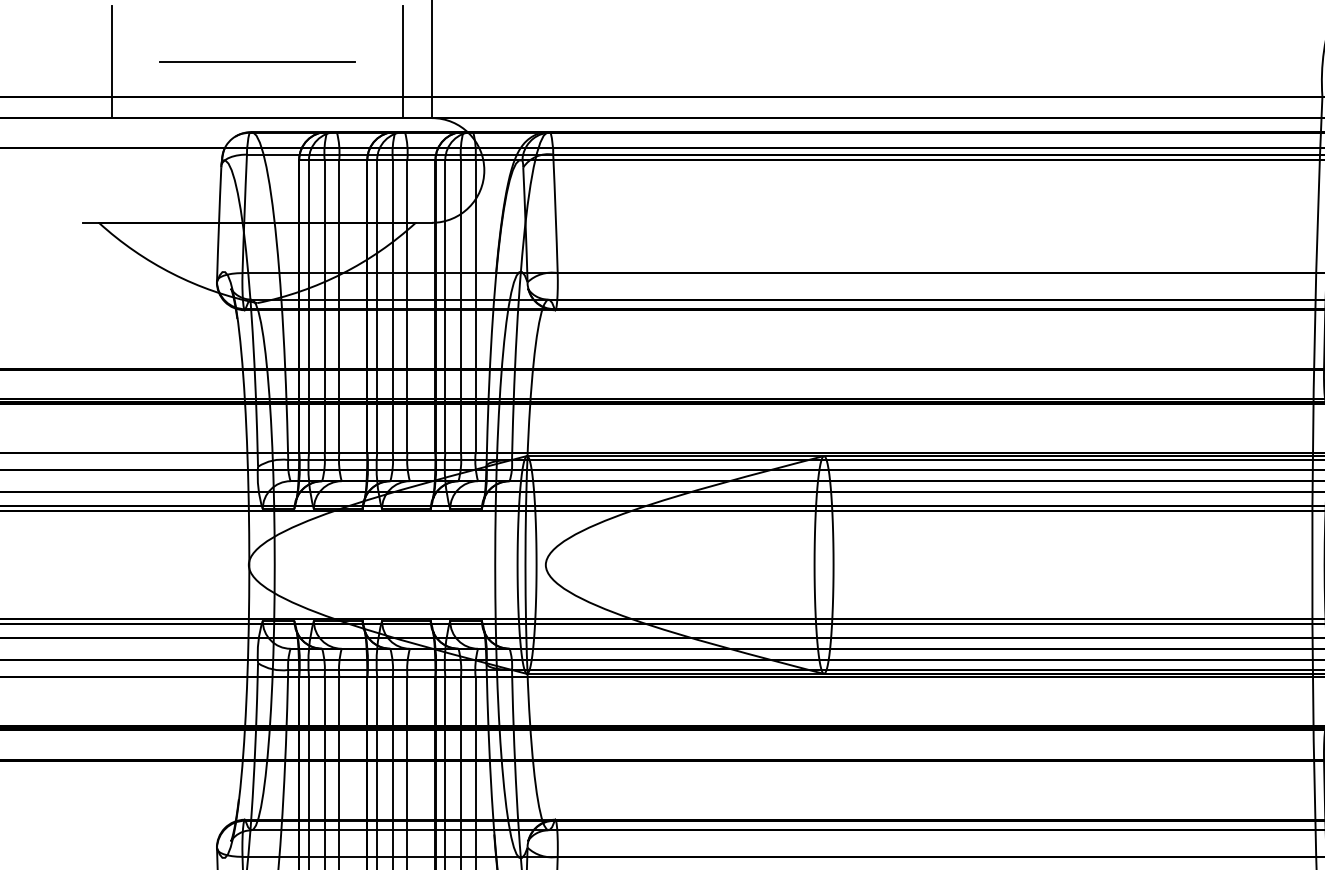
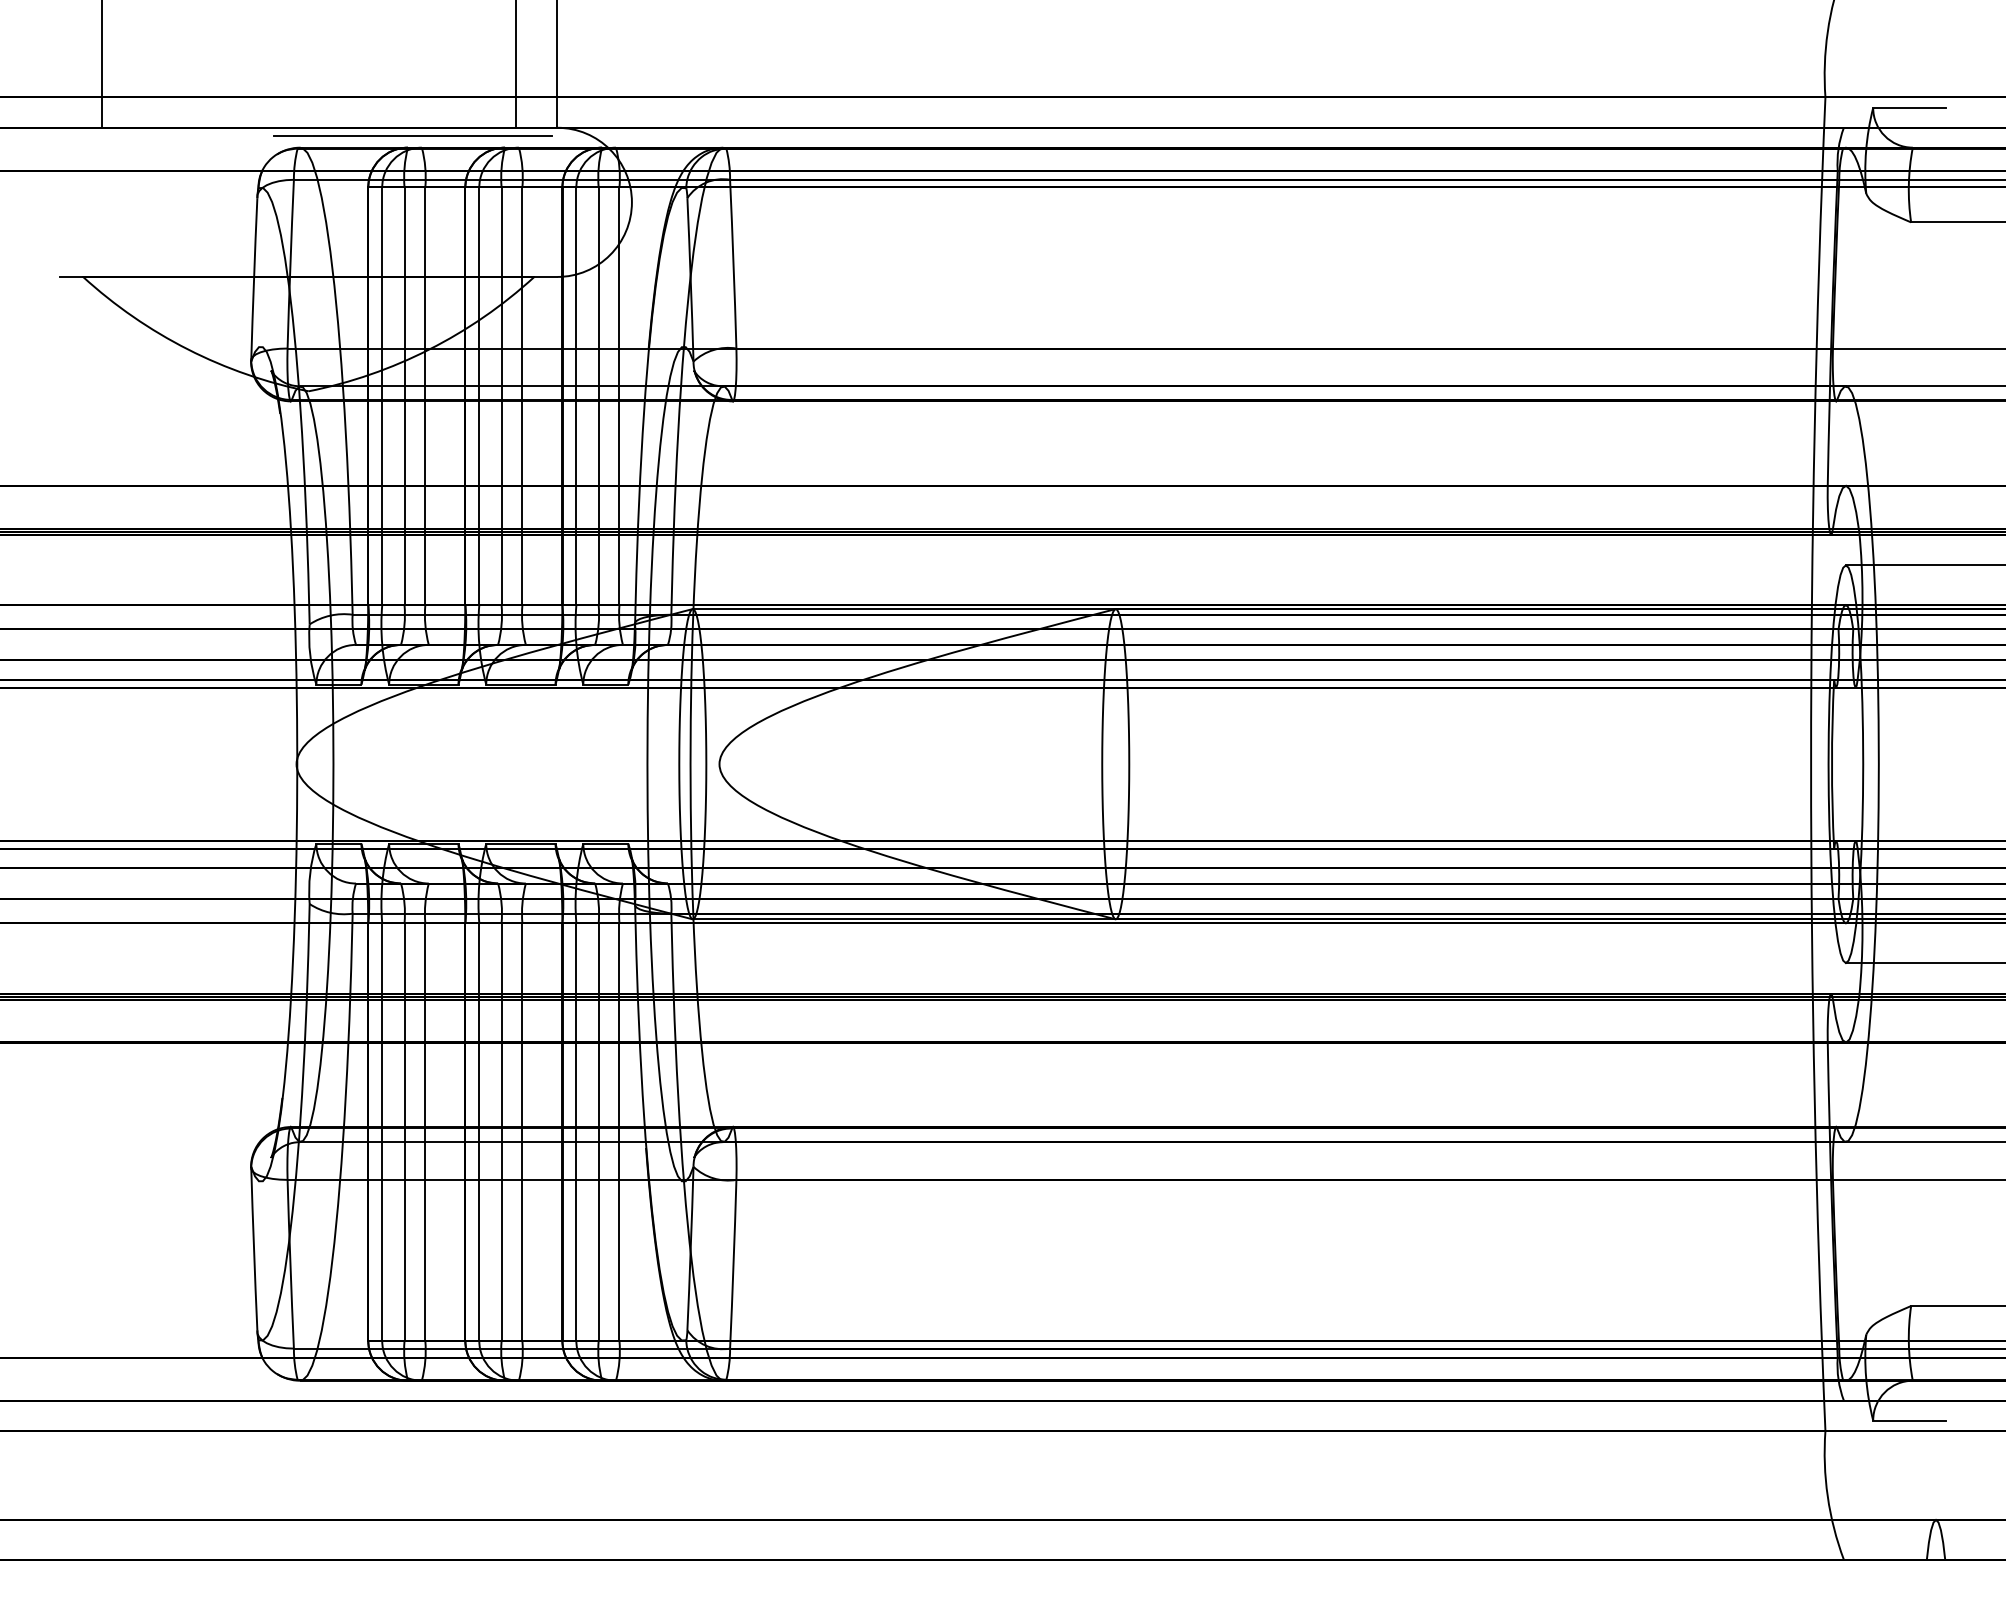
line: (257, 61) -> (412, 135), moved

